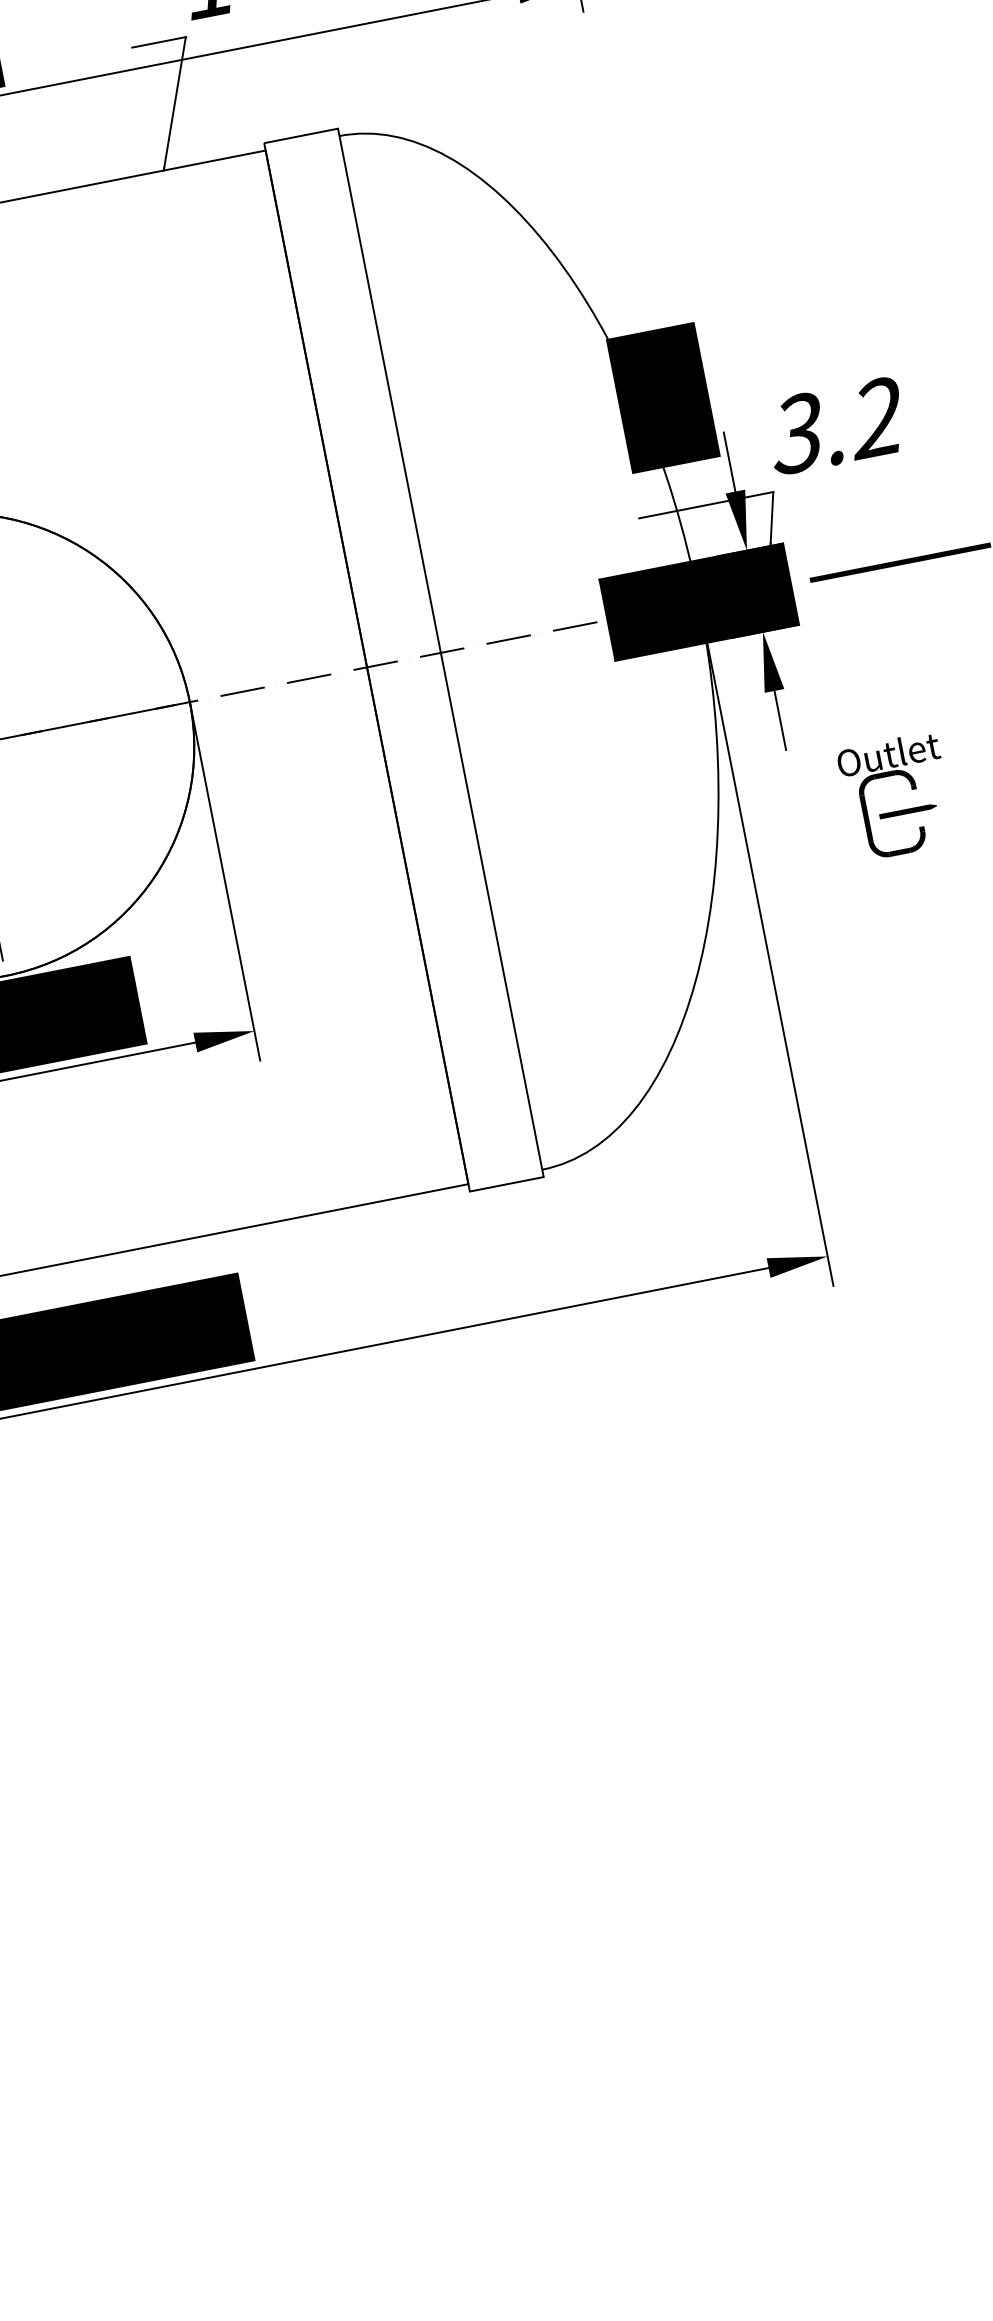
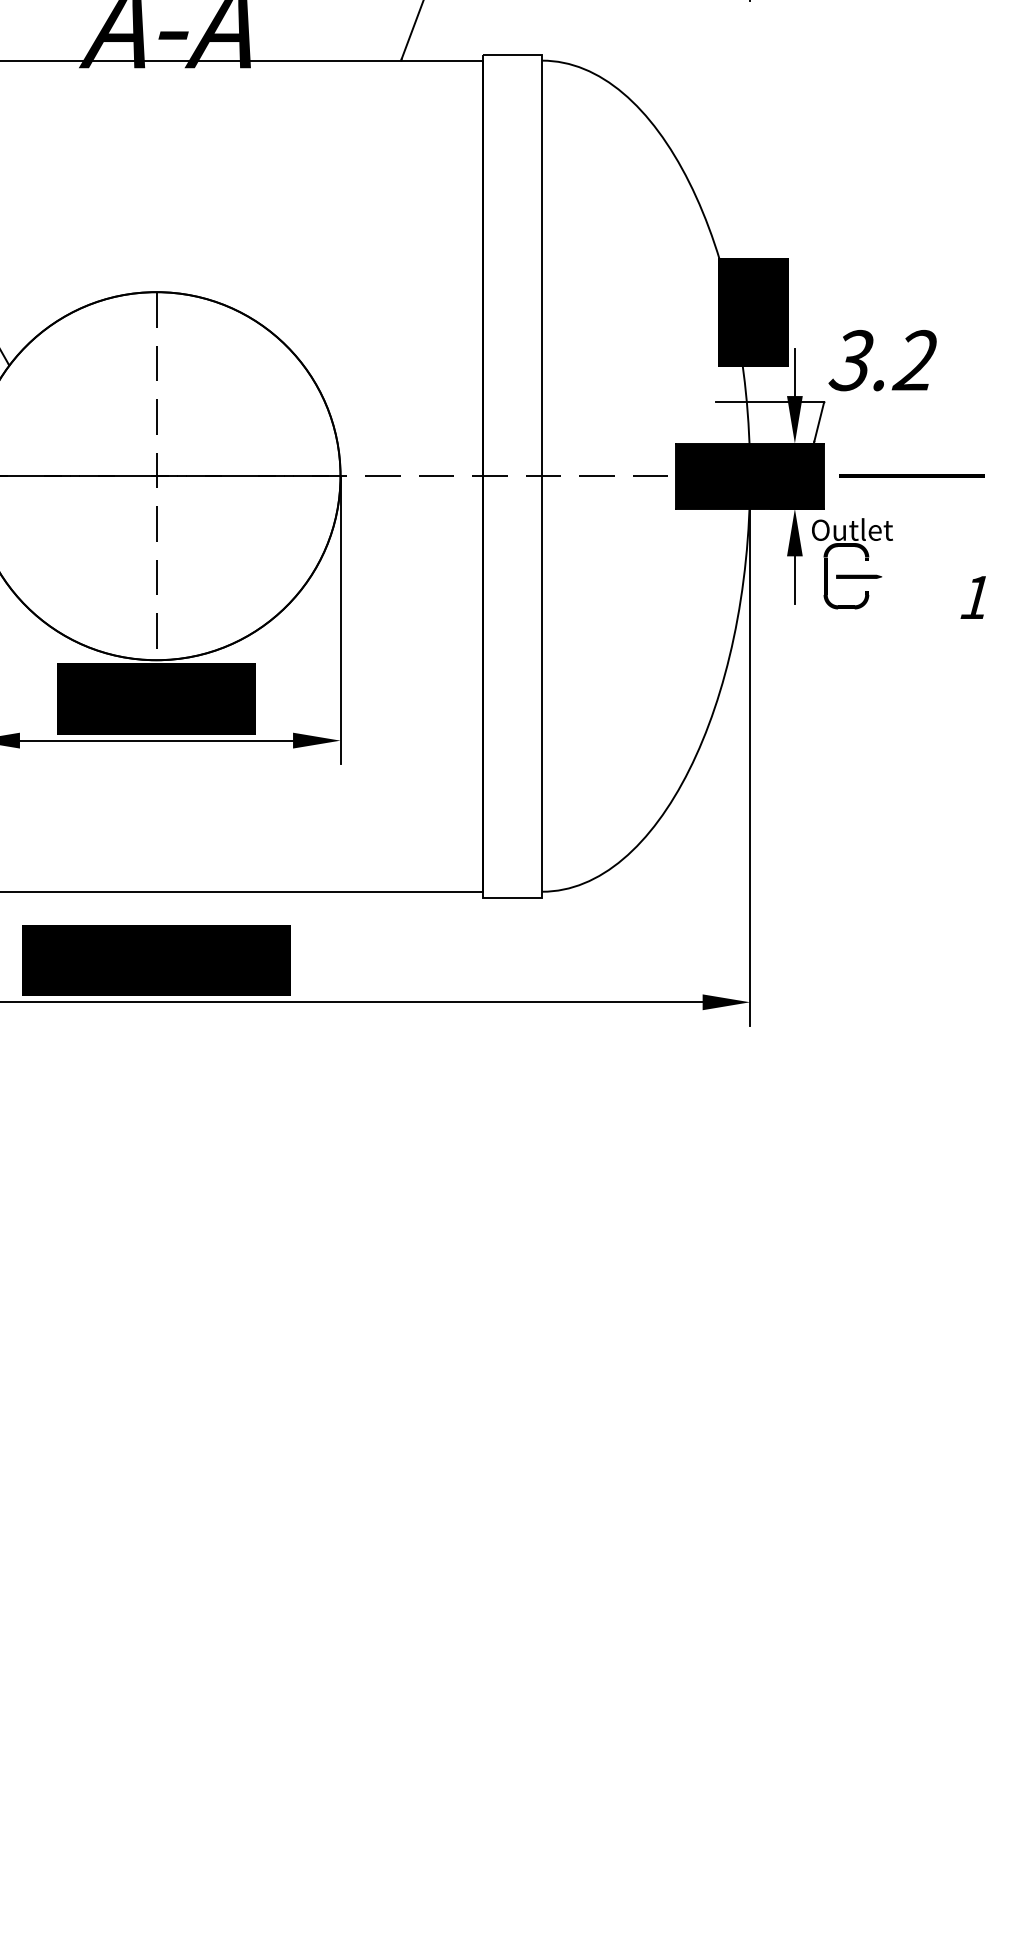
text: (896, 796) -> (852, 563), moved

